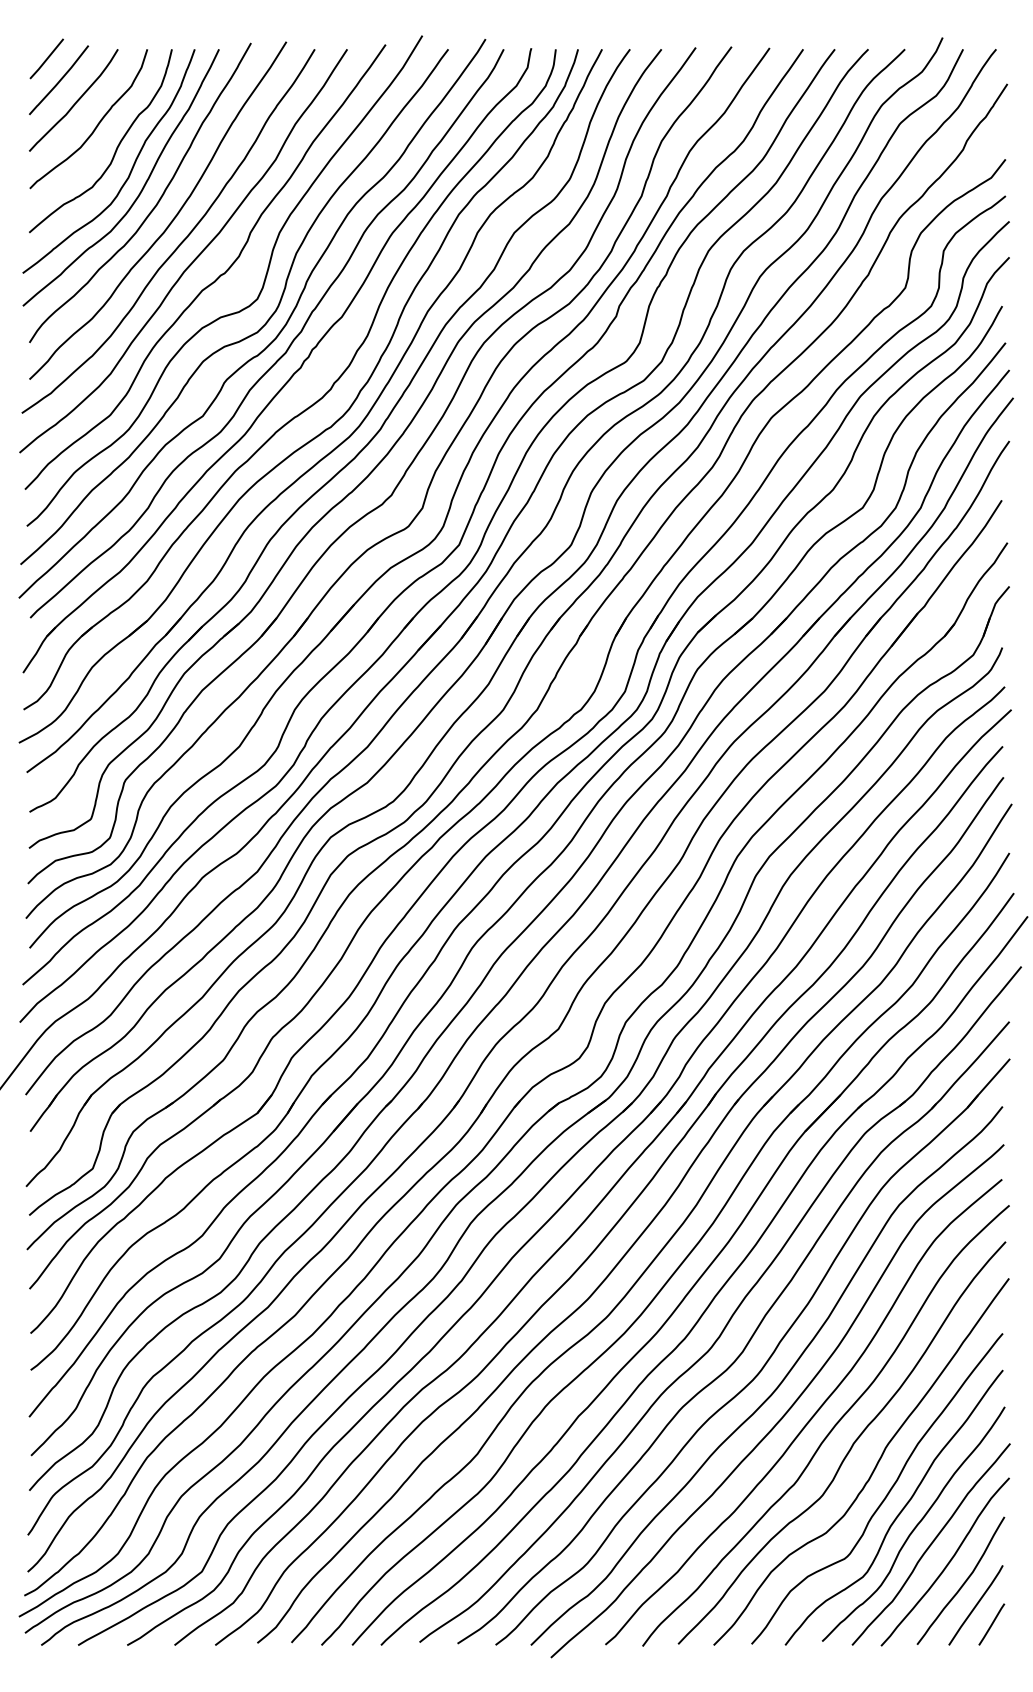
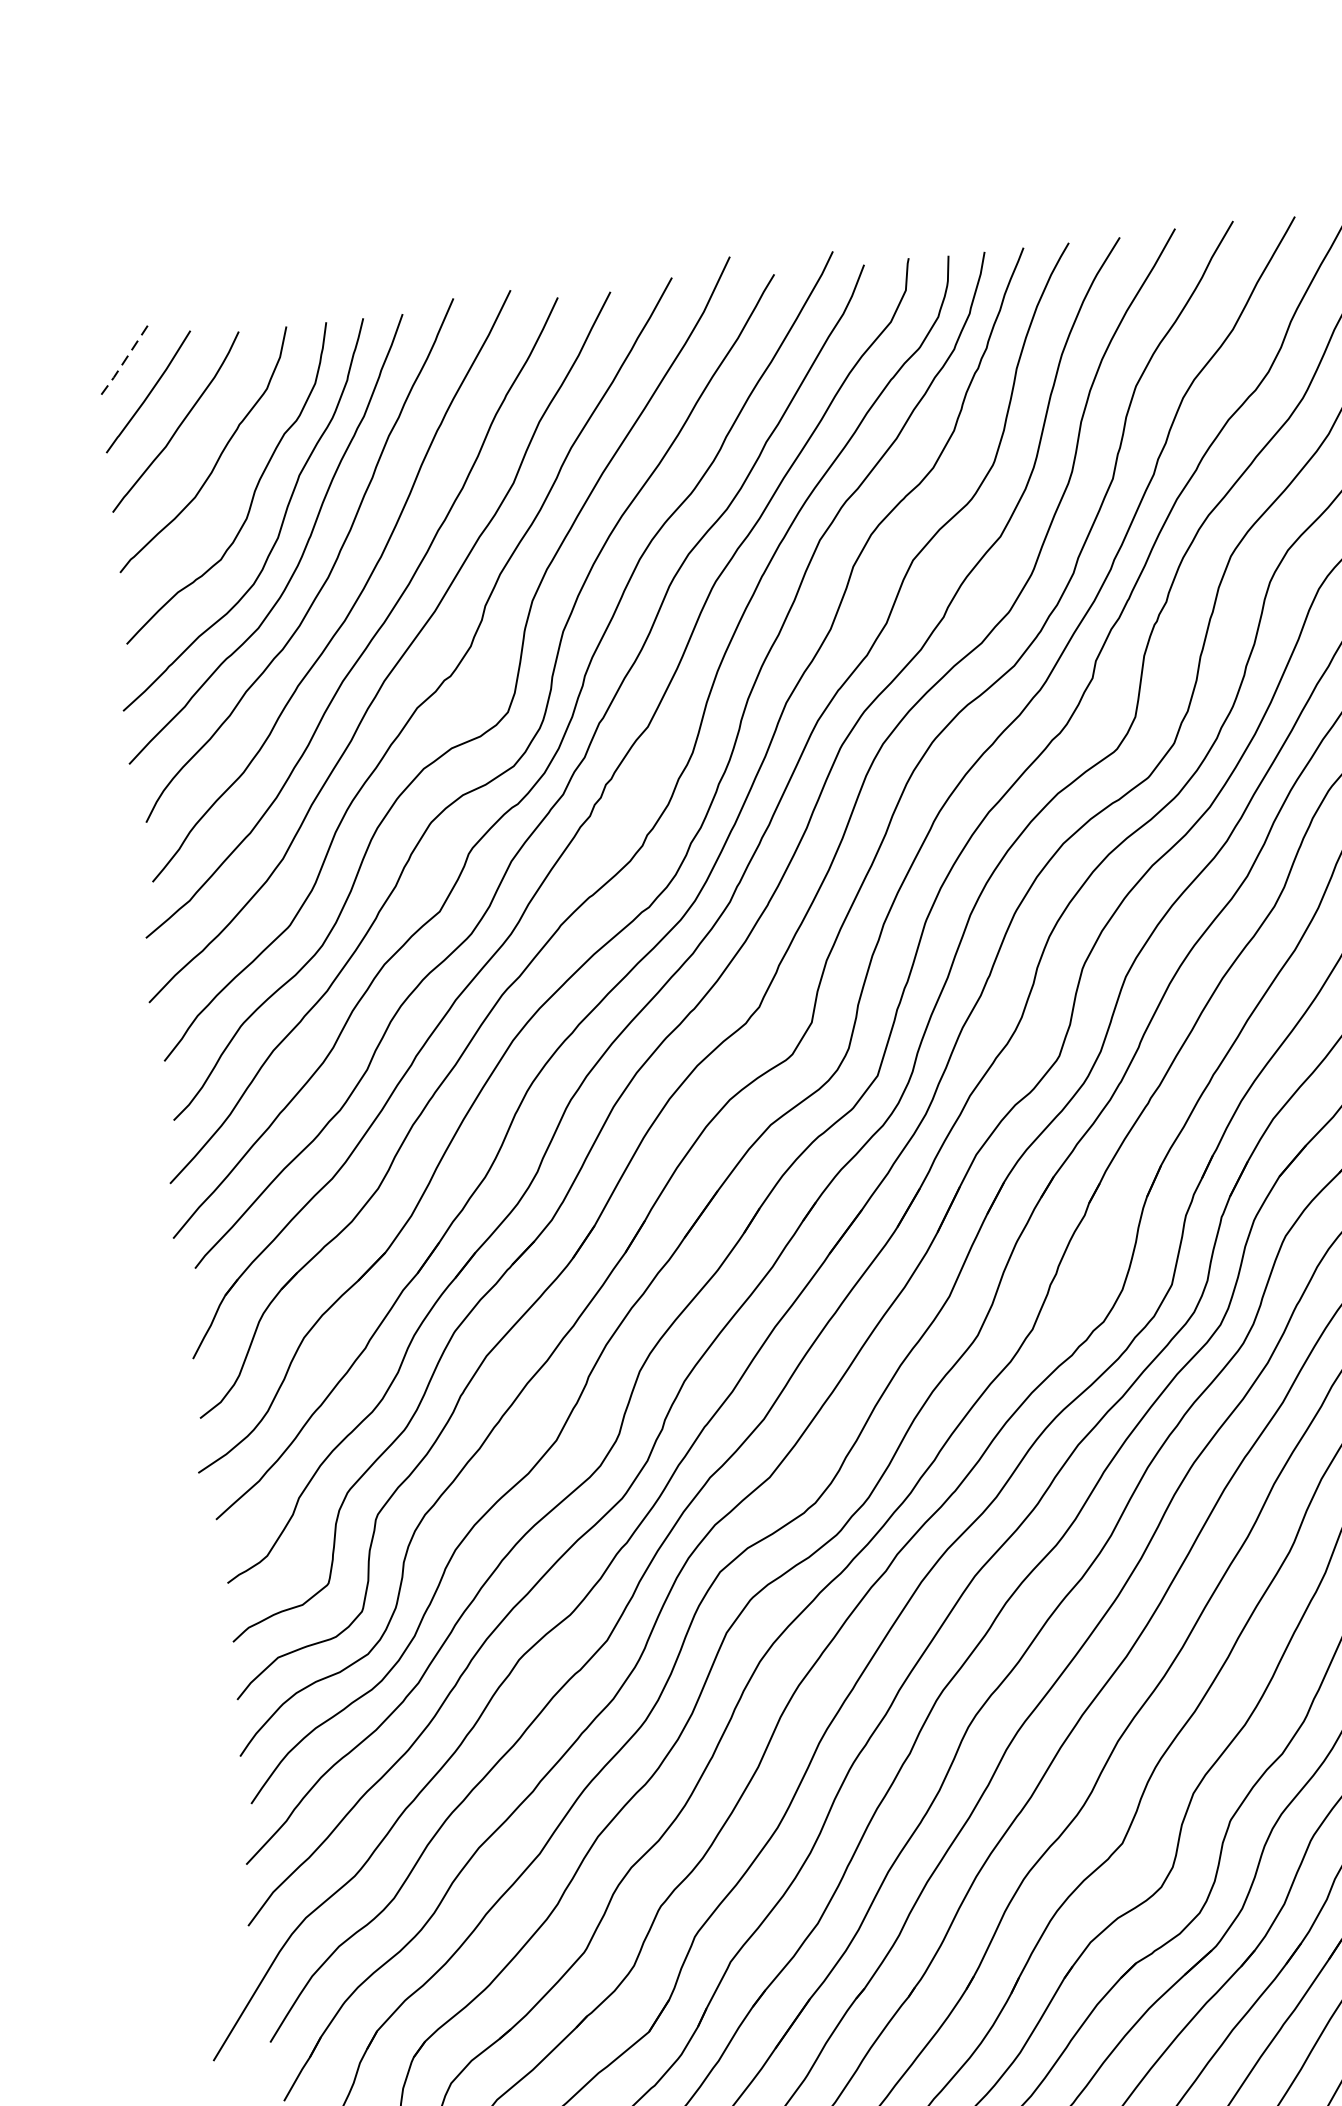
line: (46, 59) -> (124, 360), solid -> dashed

